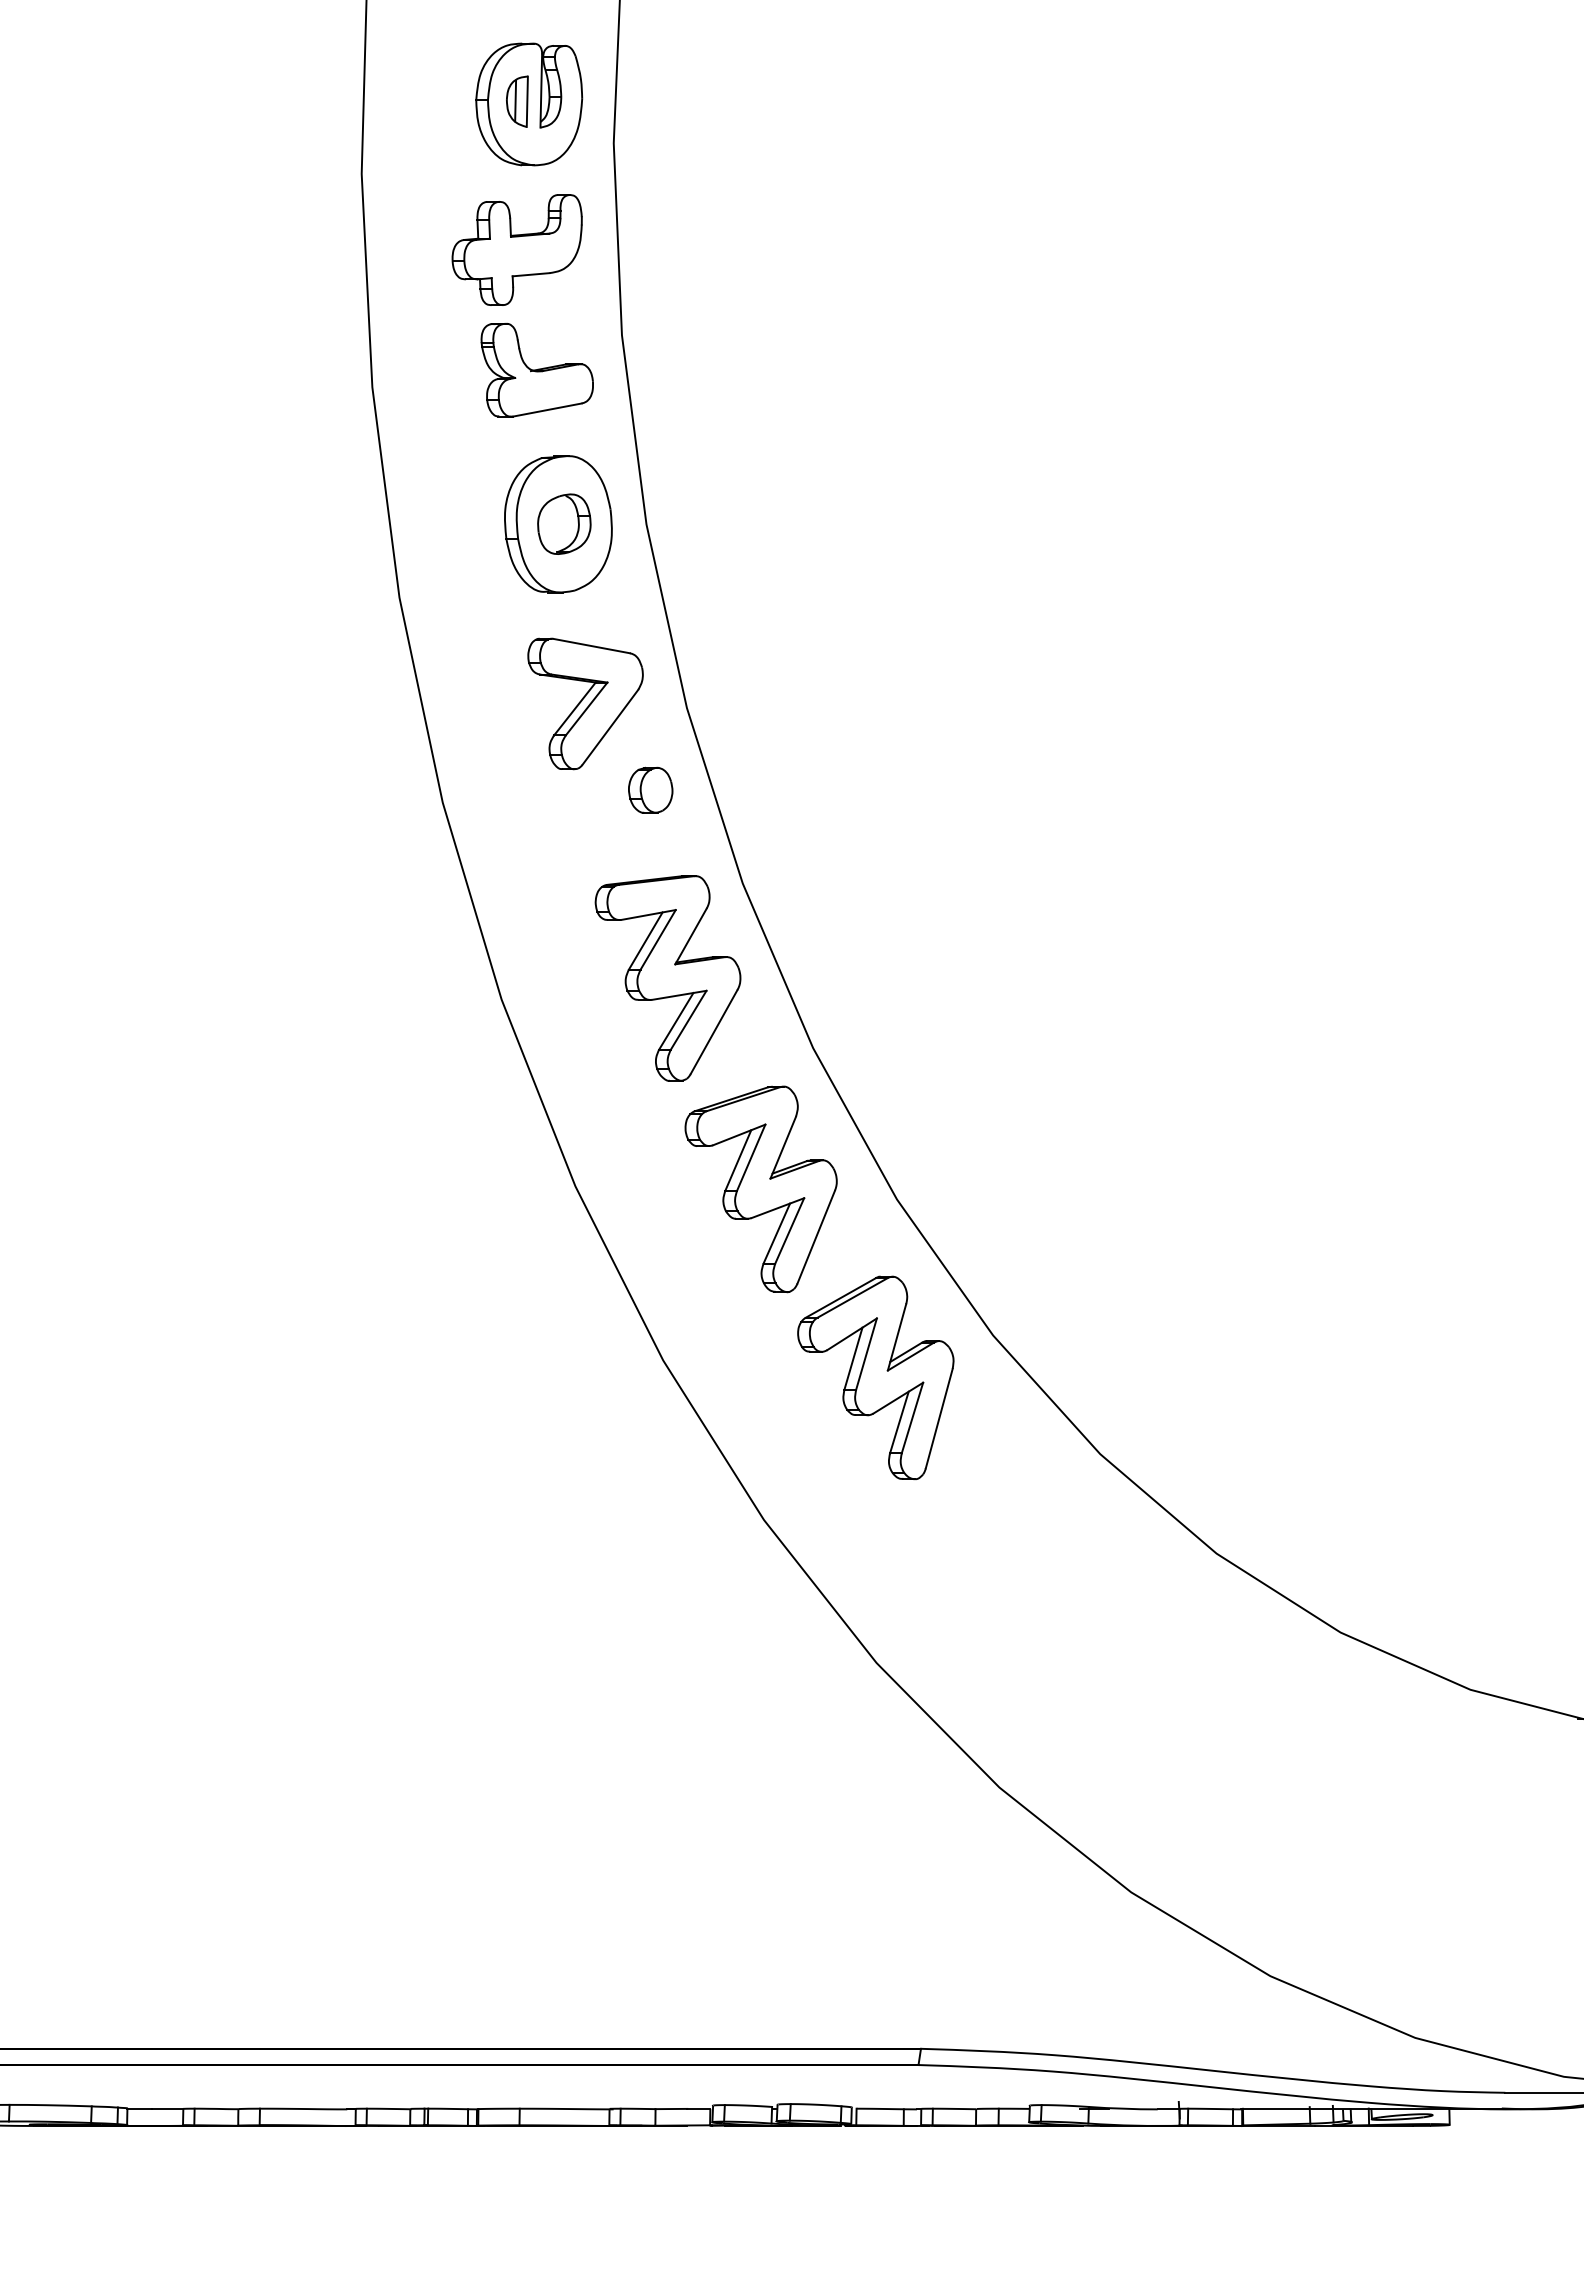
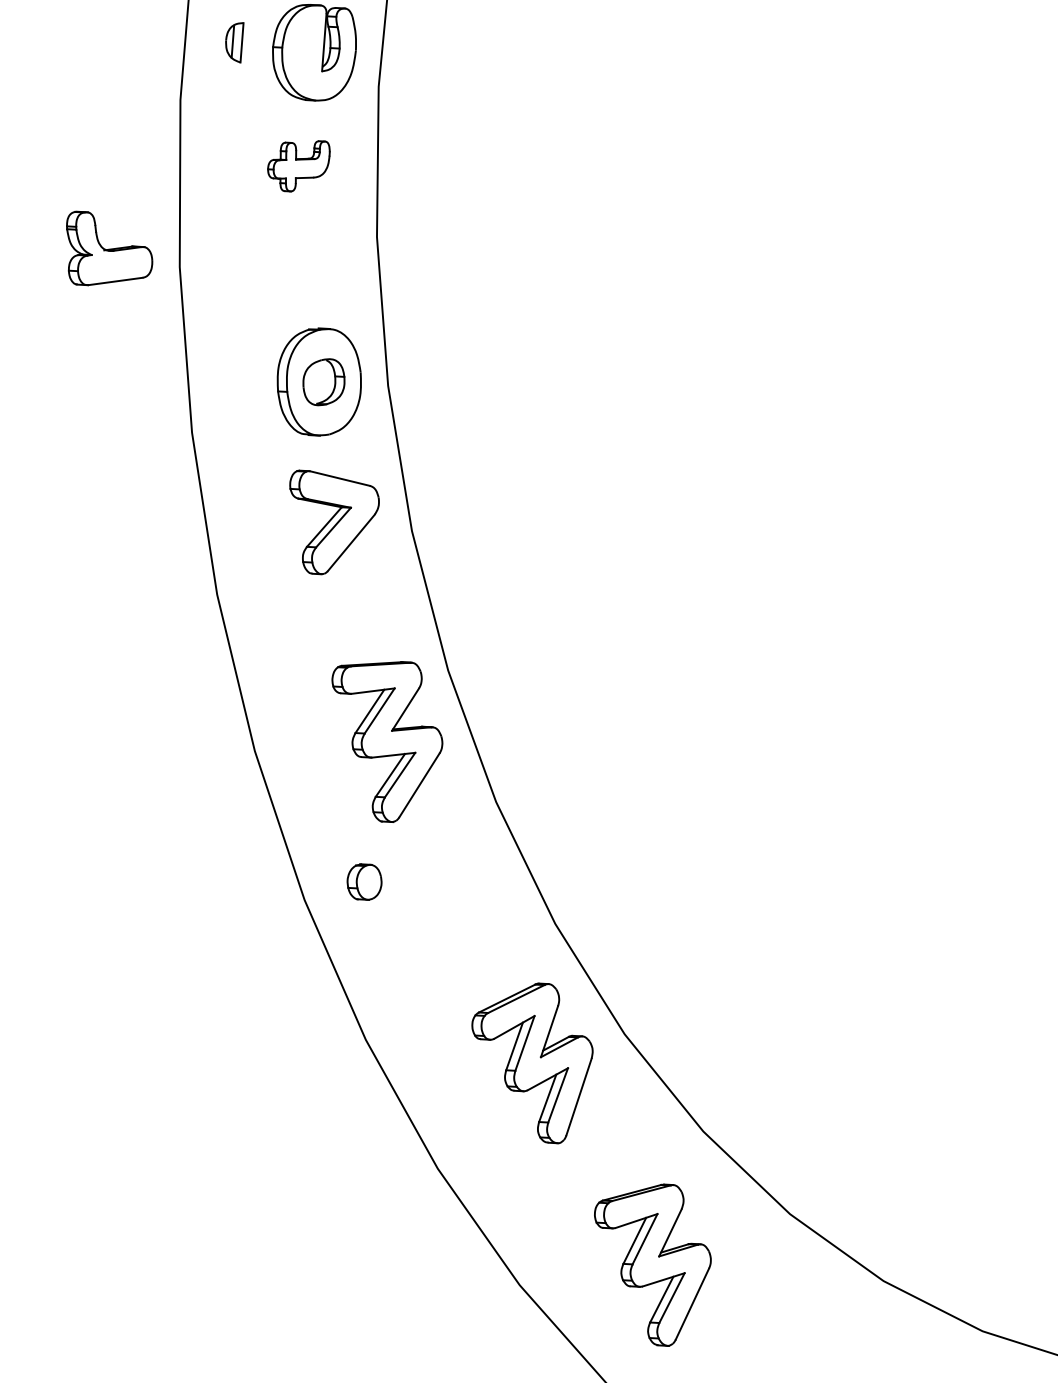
part: (517, 101) -> (234, 42), moved
part: (516, 249) -> (298, 165), size x0.6
part: (536, 370) -> (108, 250), moved
part: (650, 789) -> (364, 881), moved
part: (760, 1189) -> (650, 1264), moved

